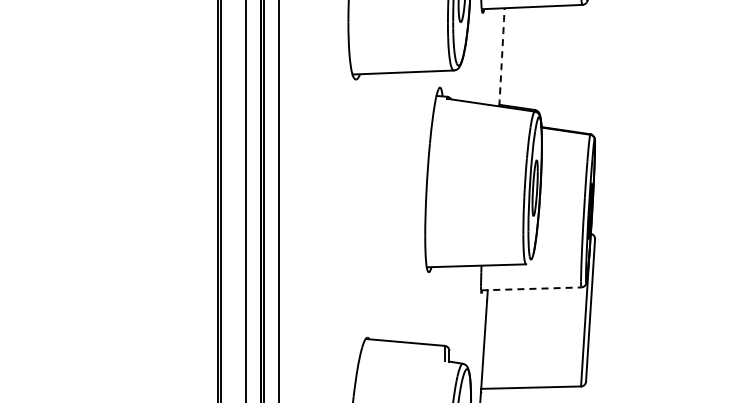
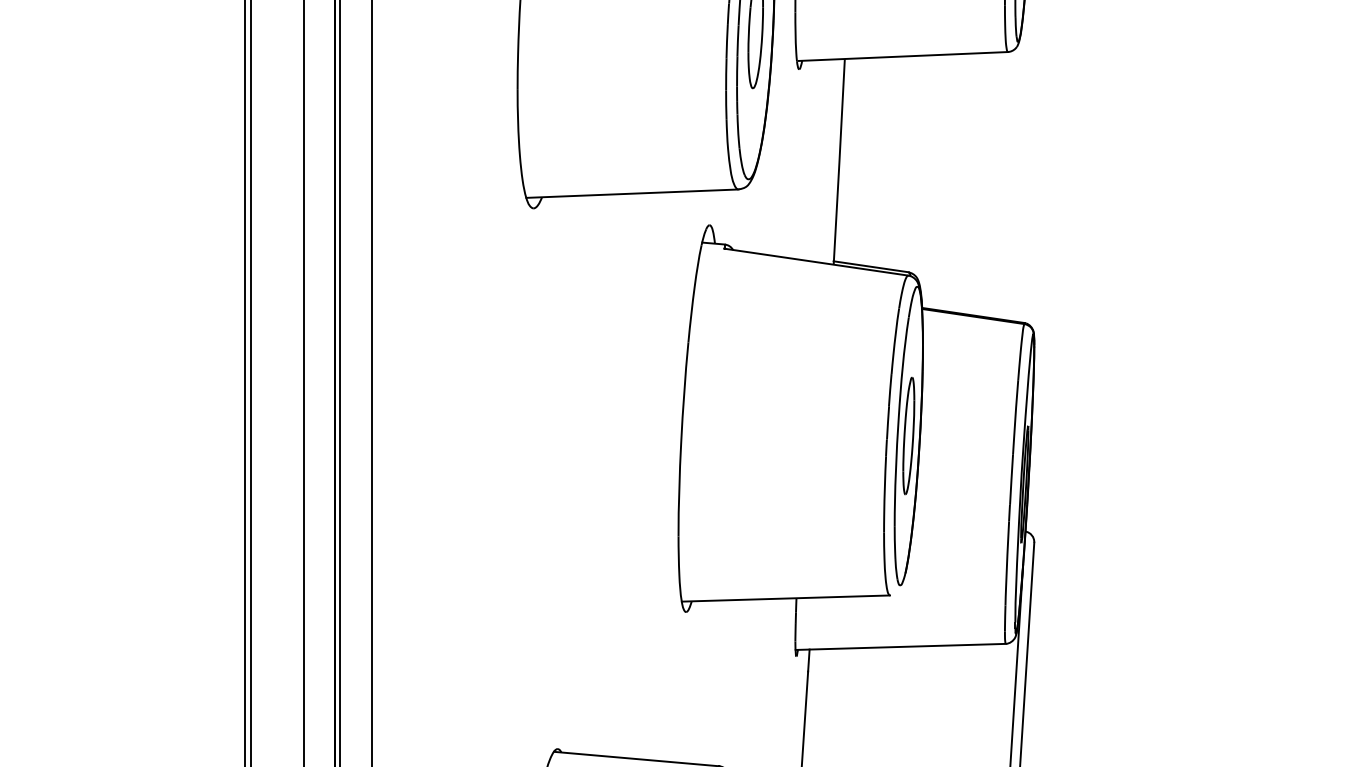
arc: (502, 57) -> (840, 162), dashed -> solid
line: (531, 288) -> (901, 646), dashed -> solid

